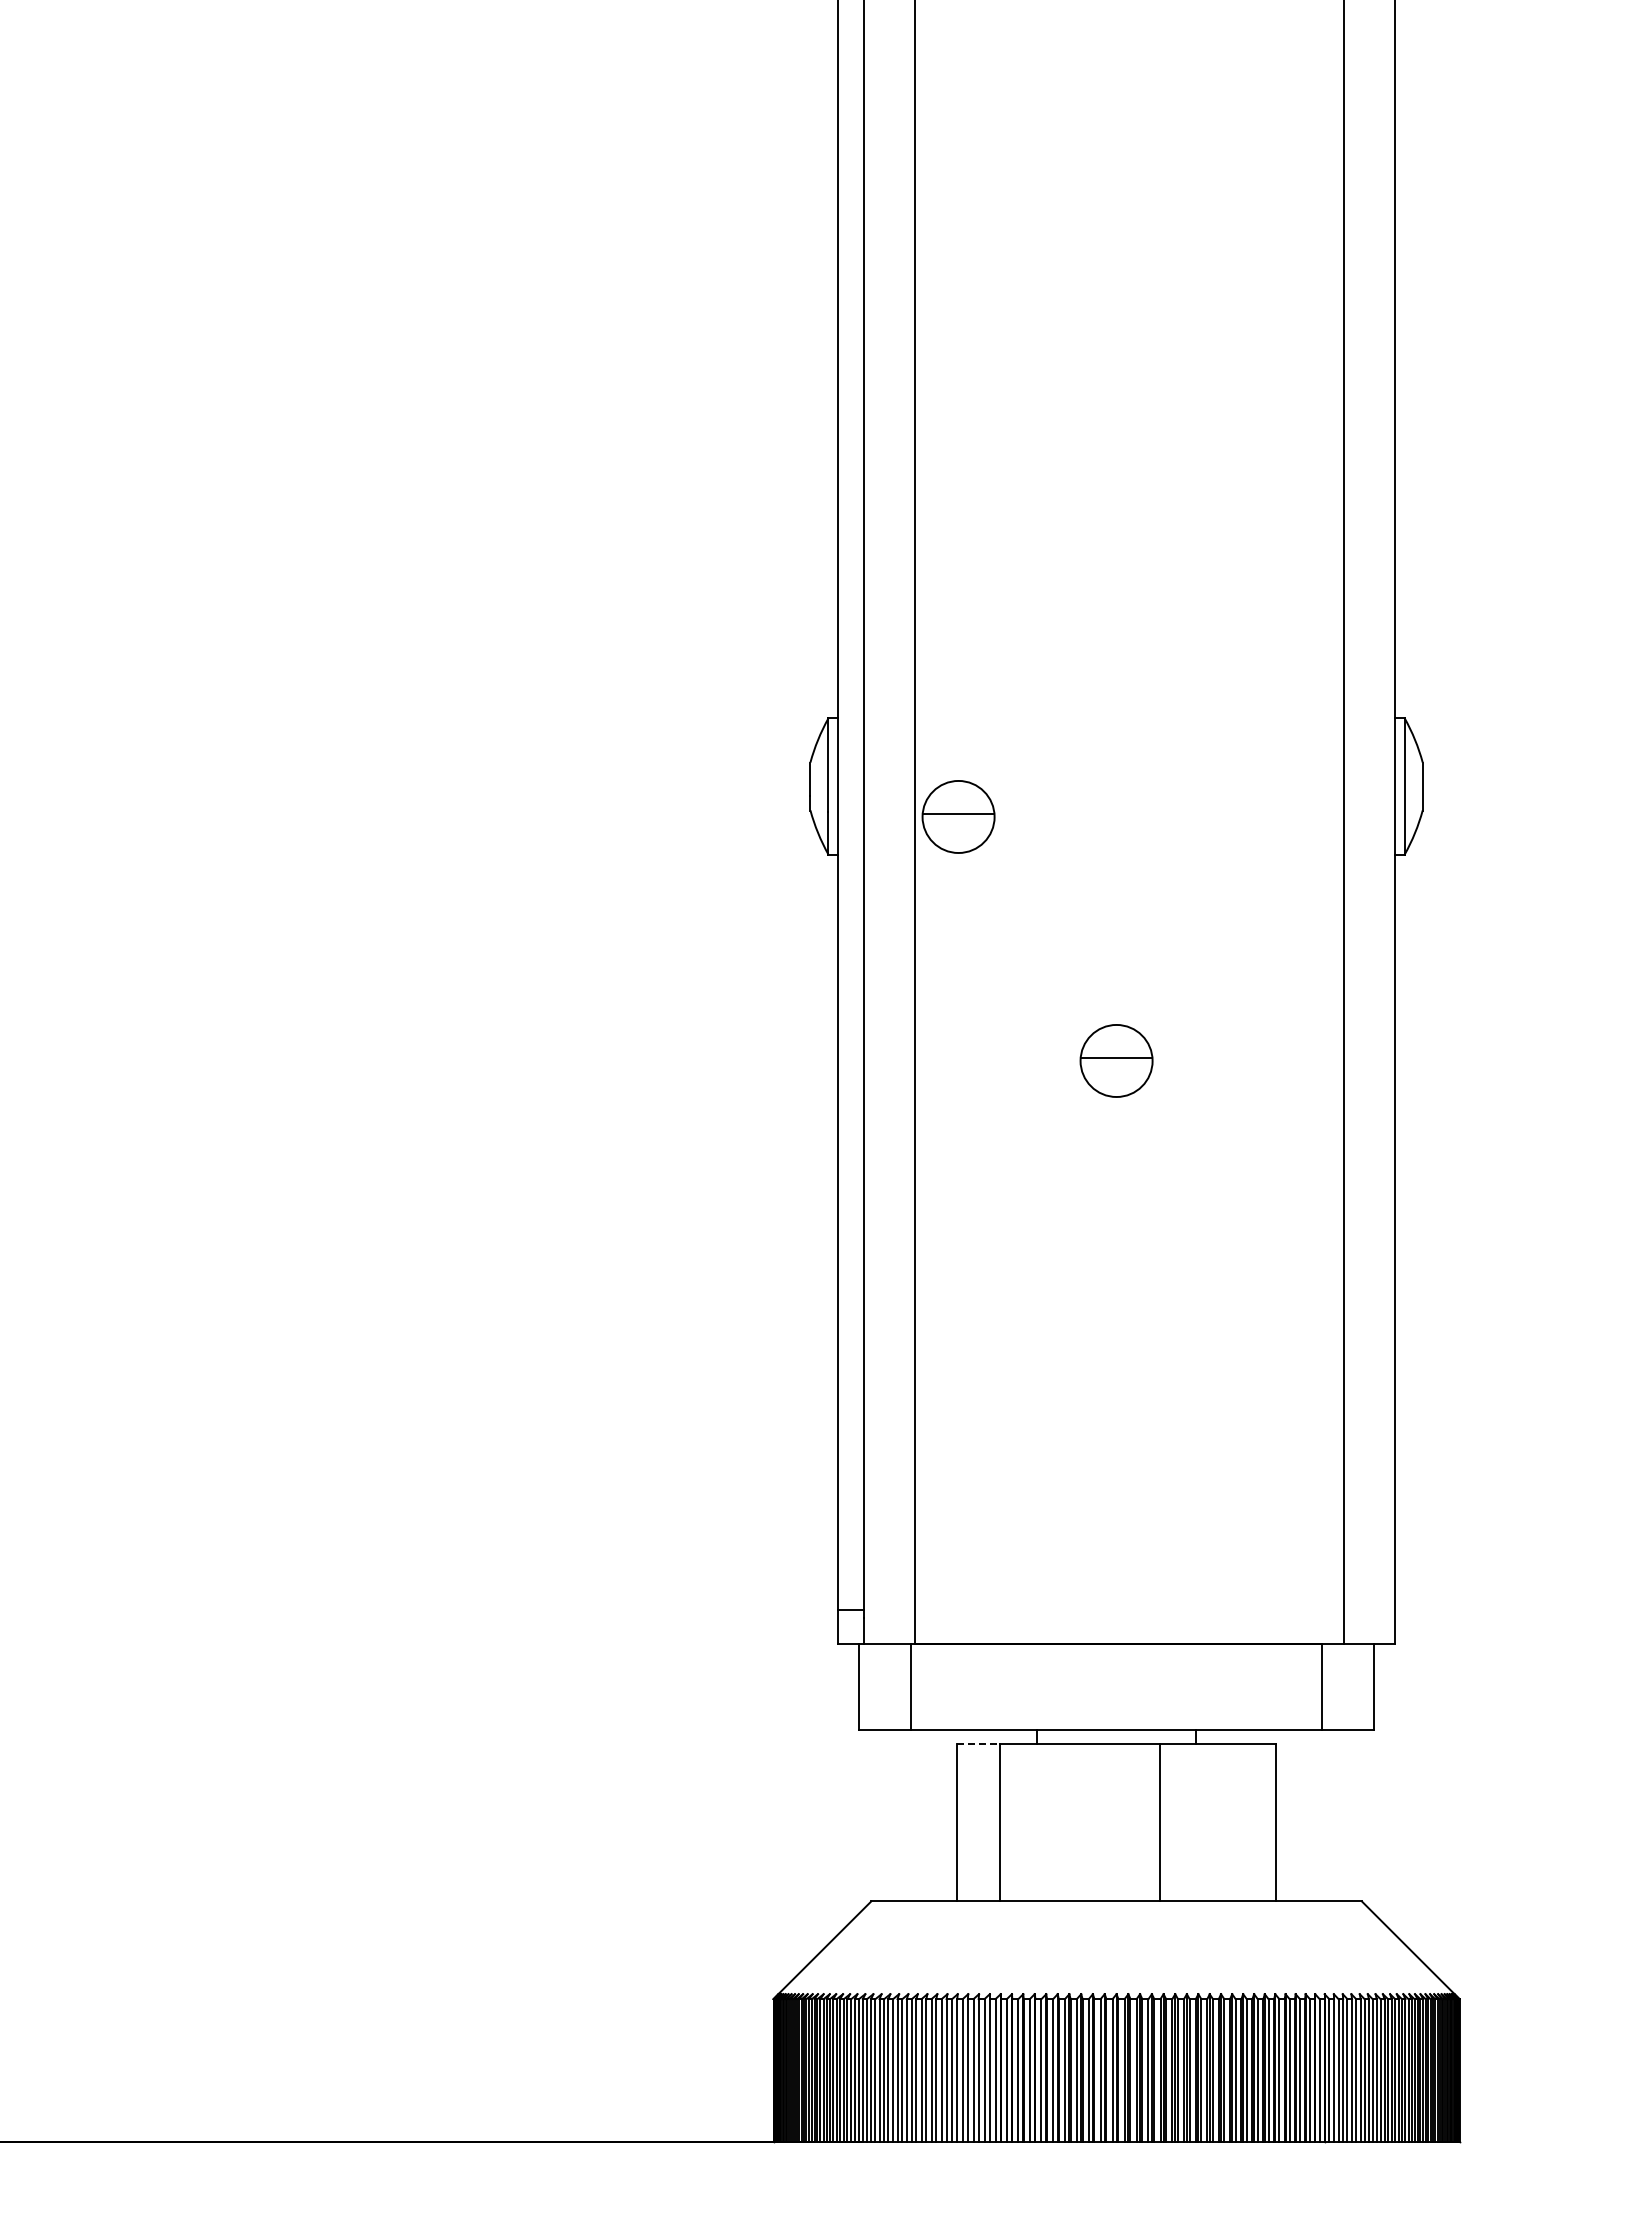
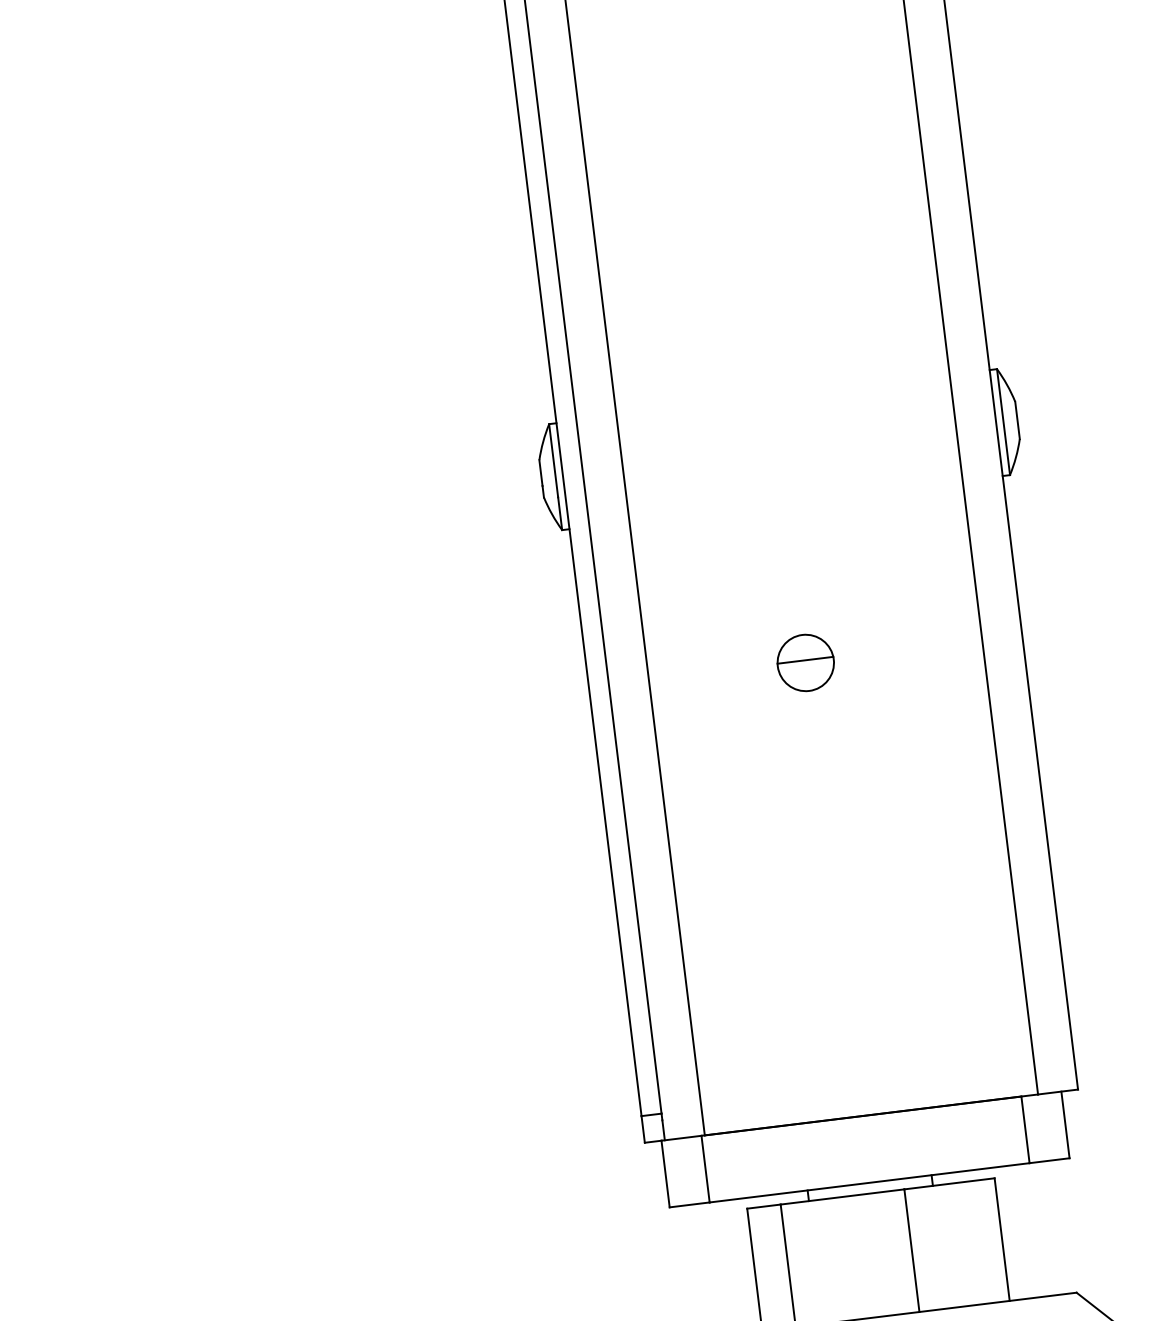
part: (958, 816) -> (659, 488), removed
line: (978, 1743) -> (763, 1206), dashed -> solid

